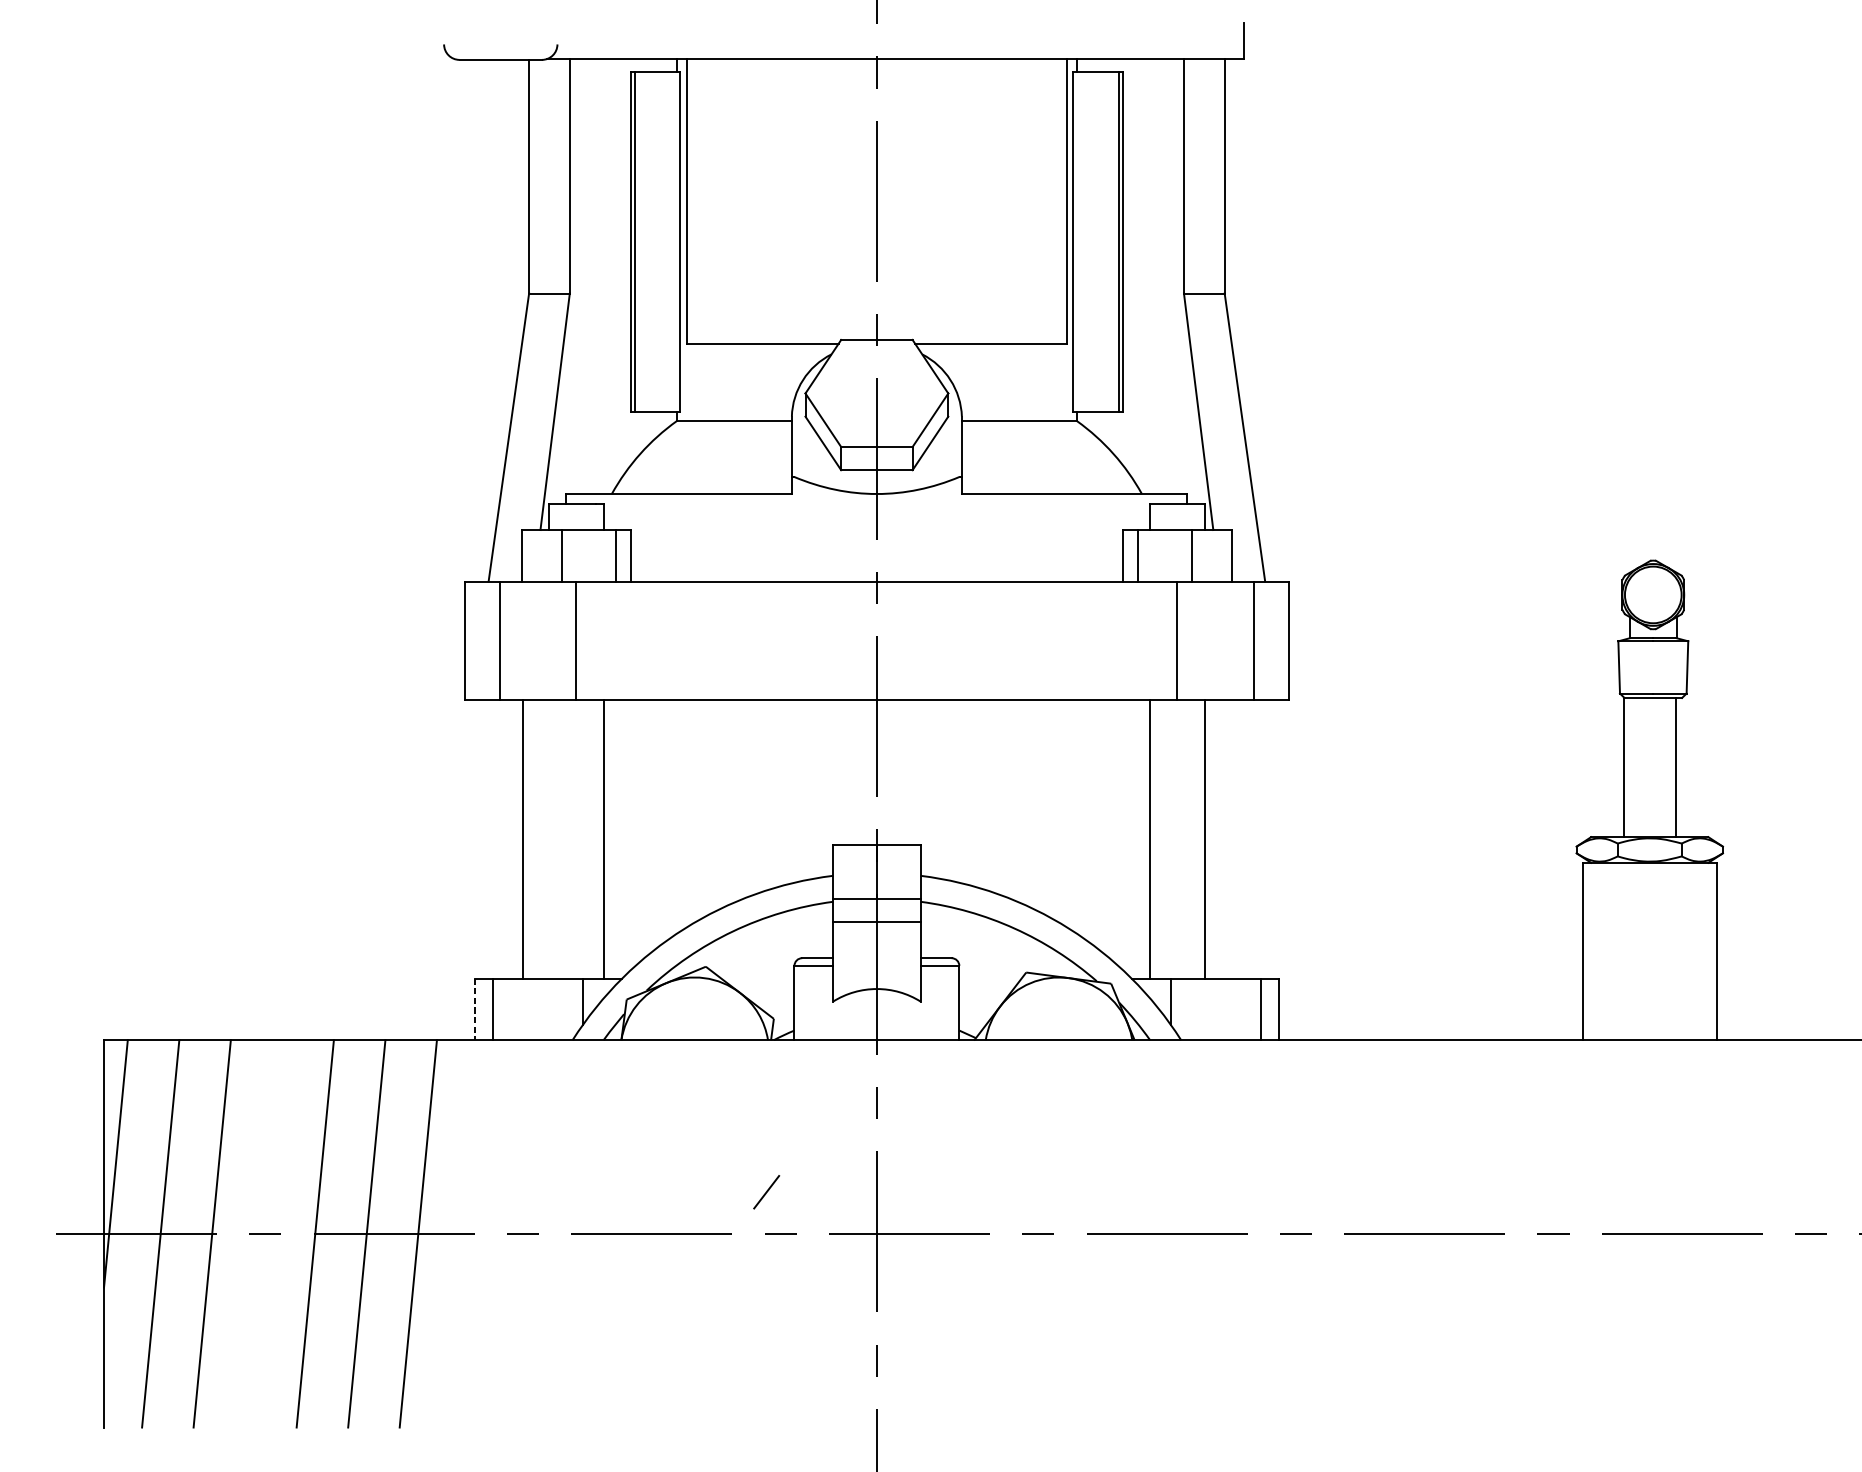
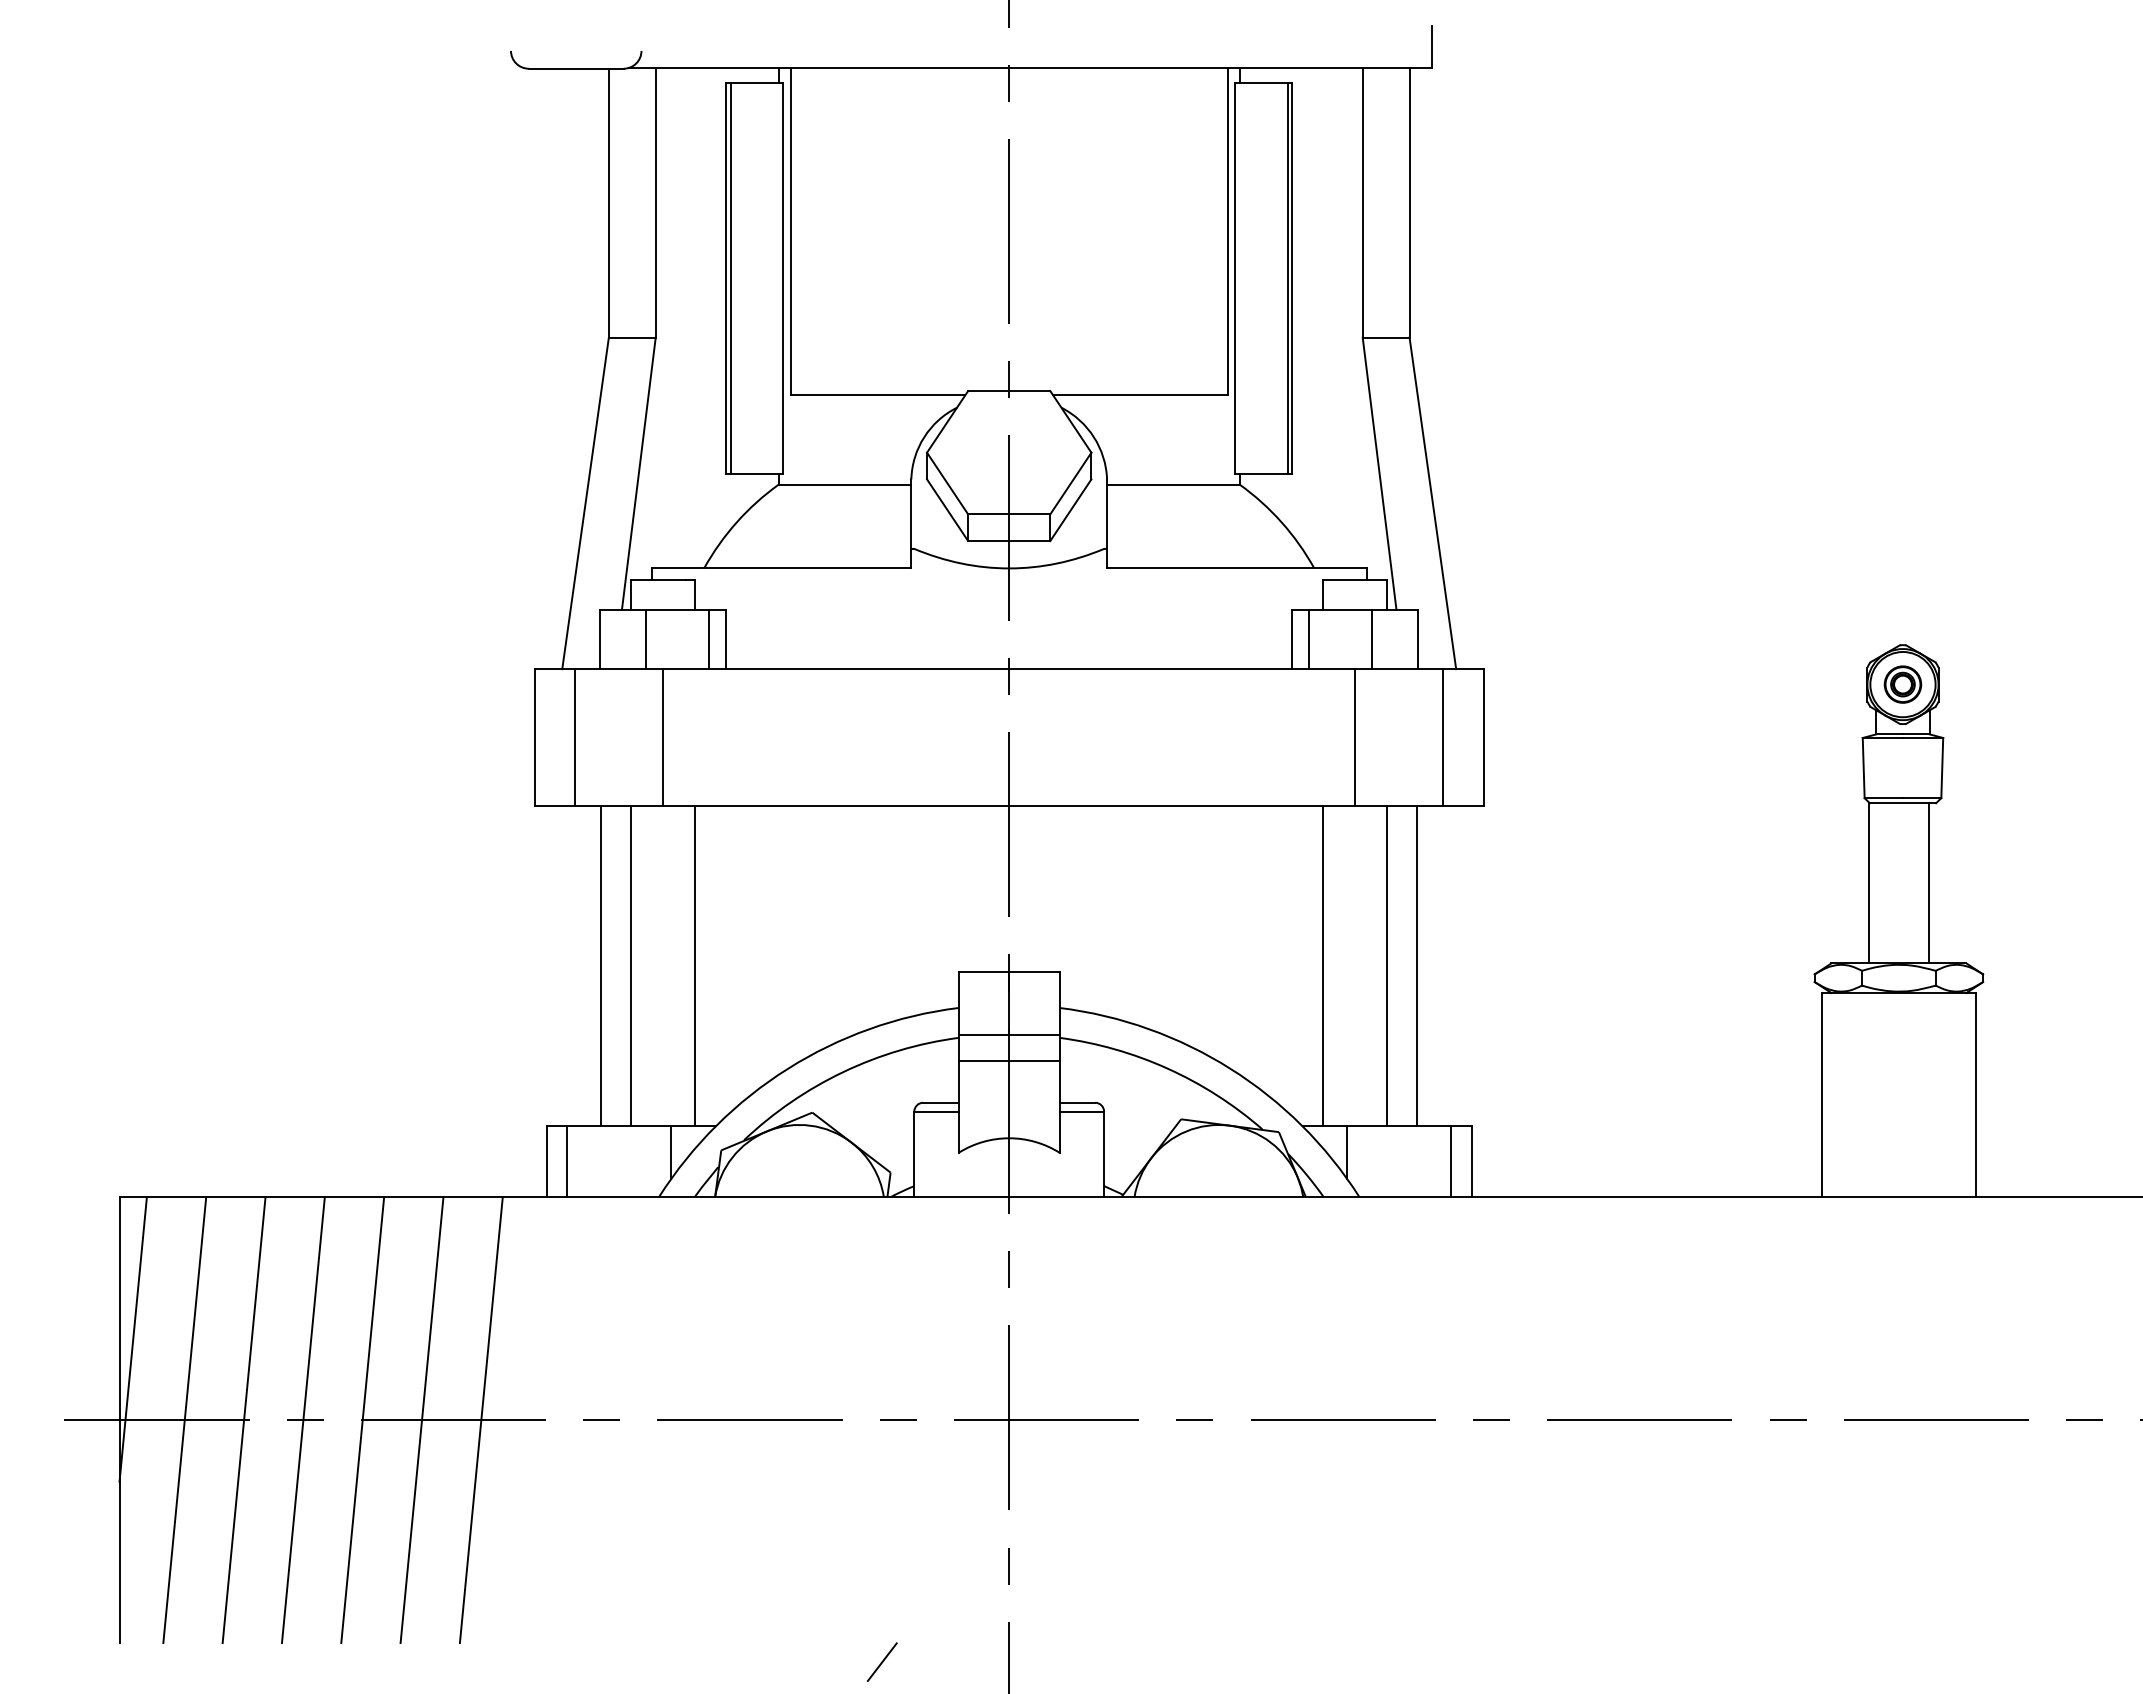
part: (1652, 594) -> (1902, 684), added
line: (548, 838) -> (631, 965), added
line: (1231, 838) -> (1417, 965), added
line: (474, 1010) -> (546, 1162), dashed -> solid
line: (765, 1191) -> (881, 1661), moved
line: (262, 1234) -> (302, 1420), added

